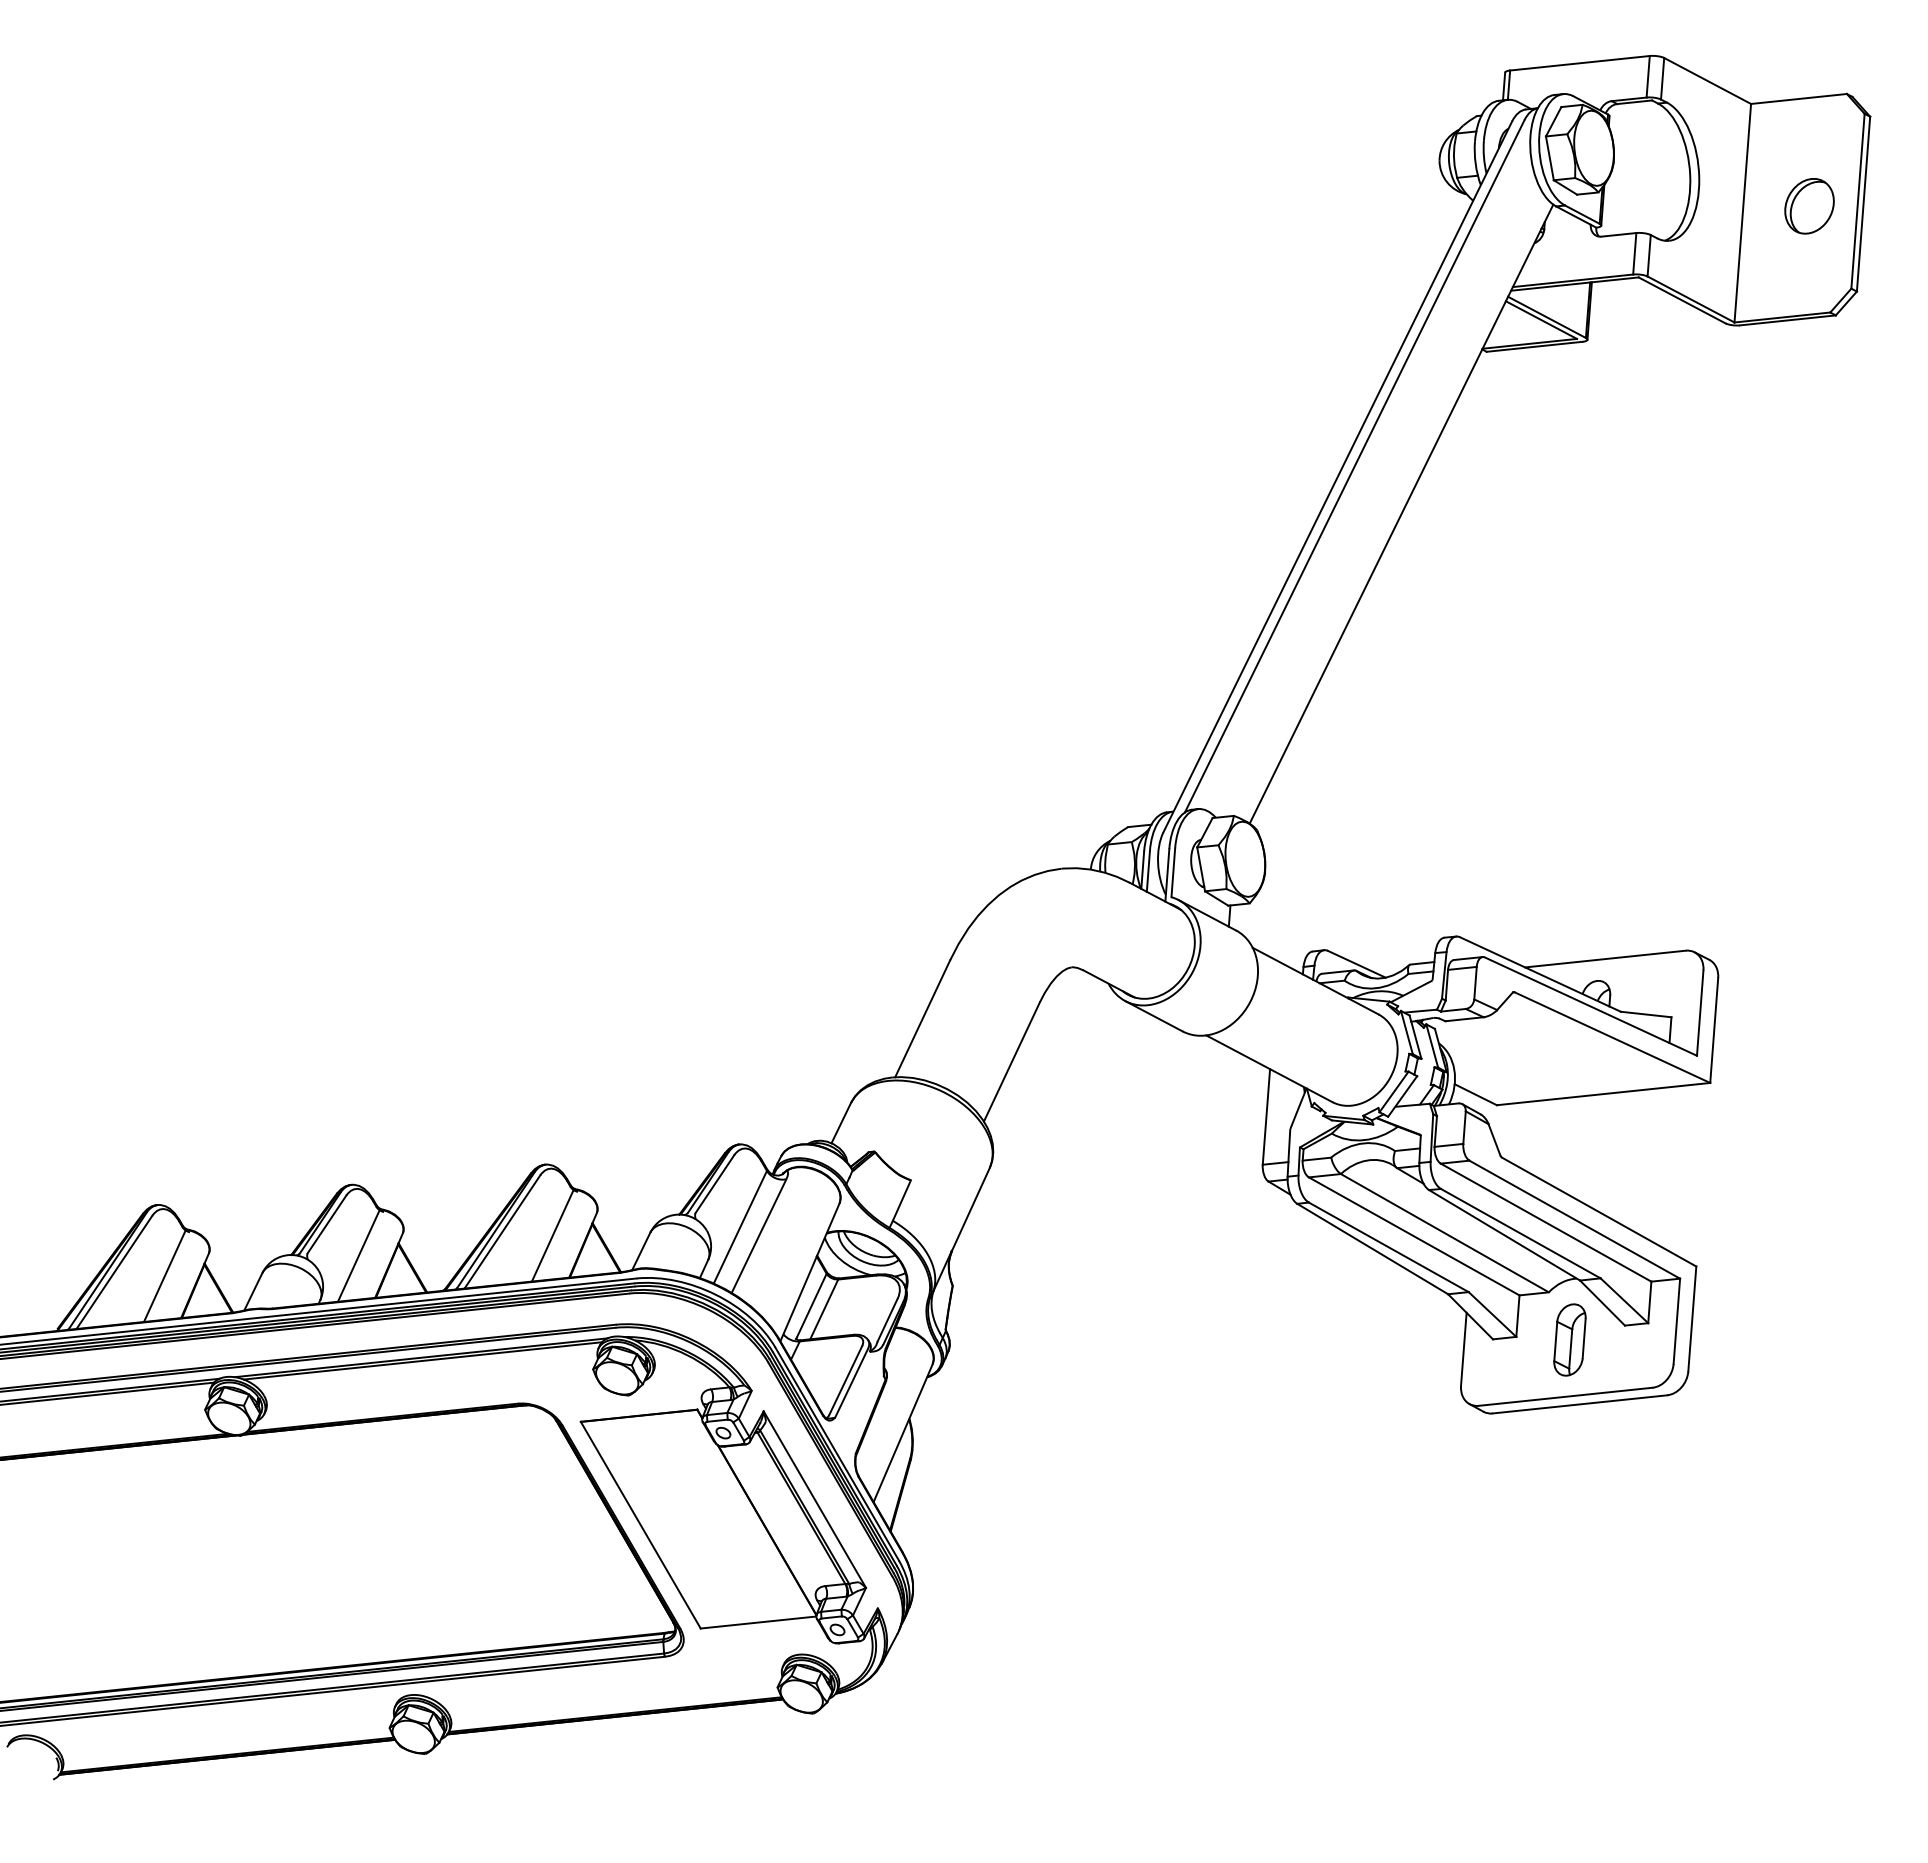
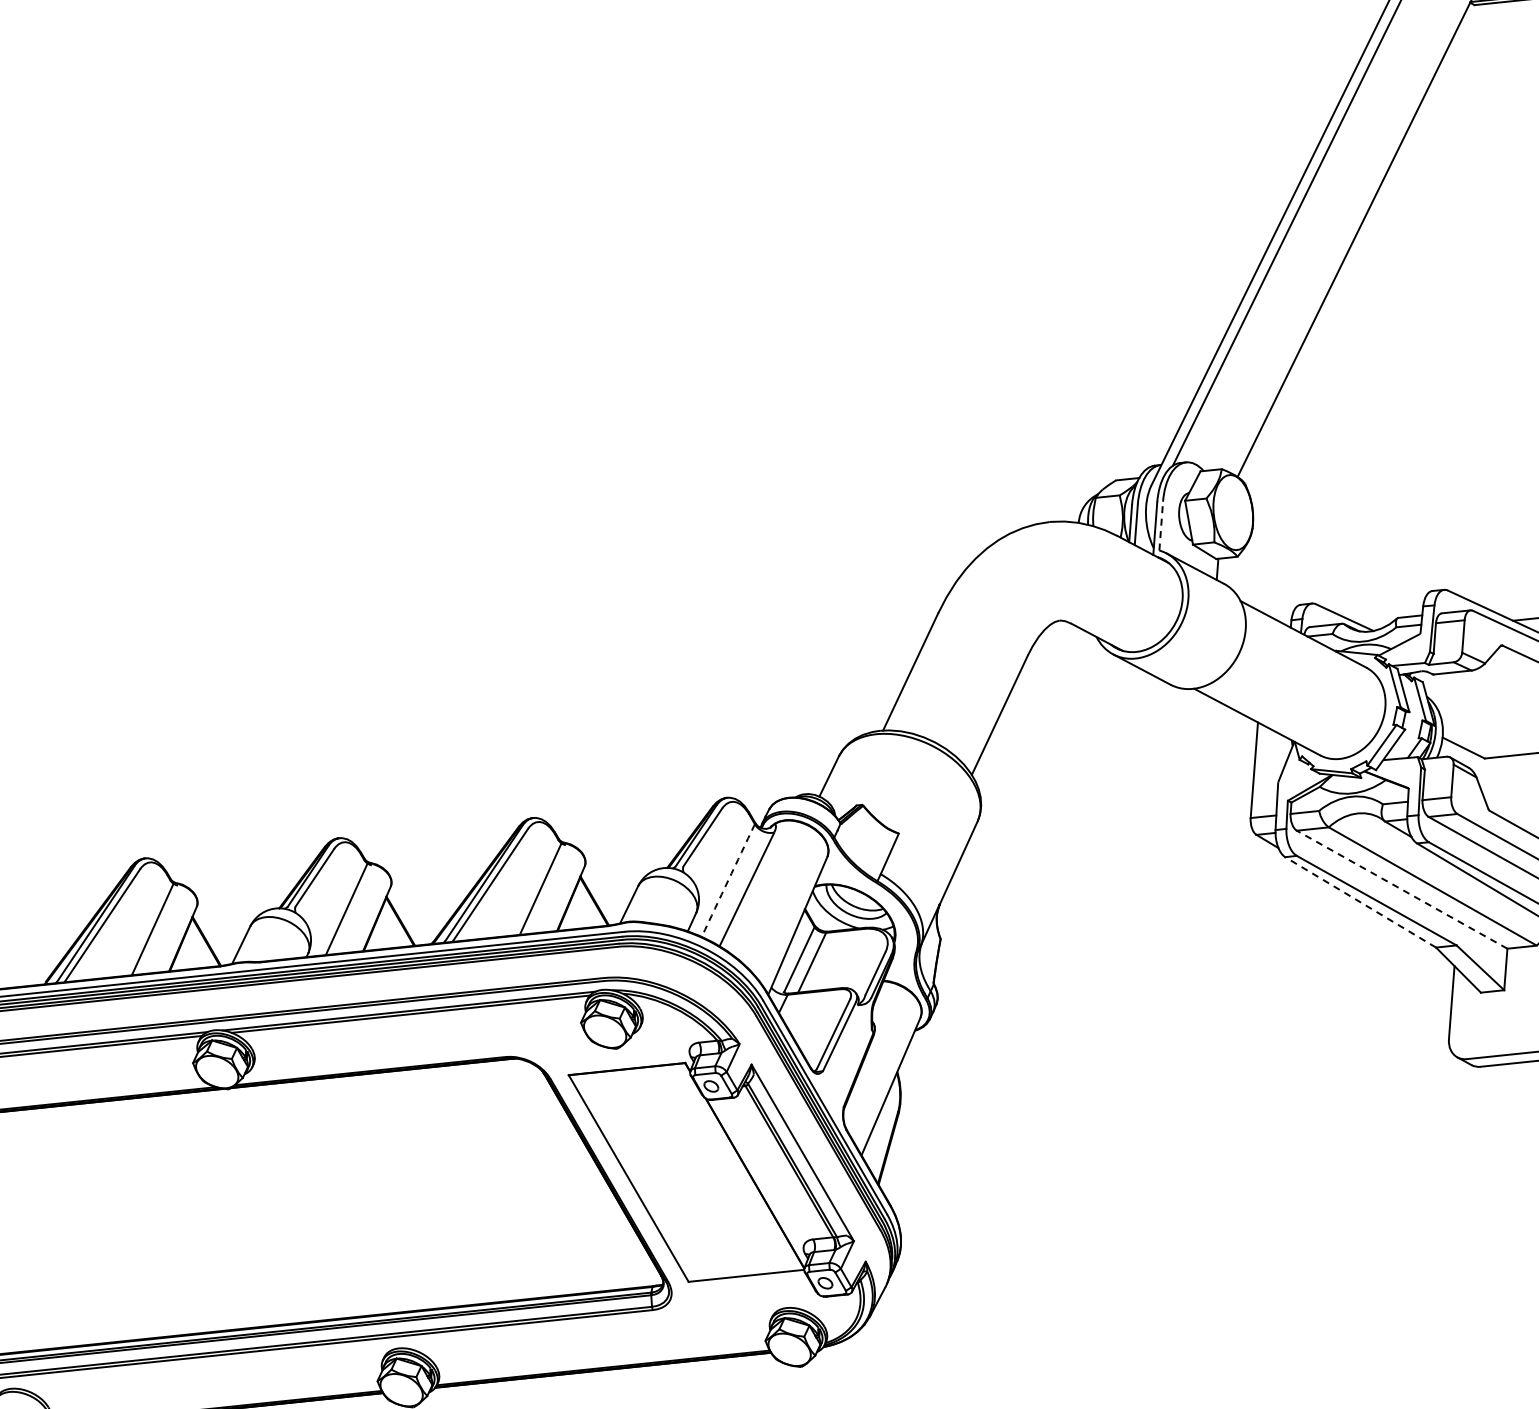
line: (1173, 872) -> (1161, 525), solid -> dashed
arc: (740, 1227) -> (728, 880), solid -> dashed
line: (1414, 1236) -> (1402, 889), solid -> dashed
line: (1372, 1249) -> (1360, 902), solid -> dashed

